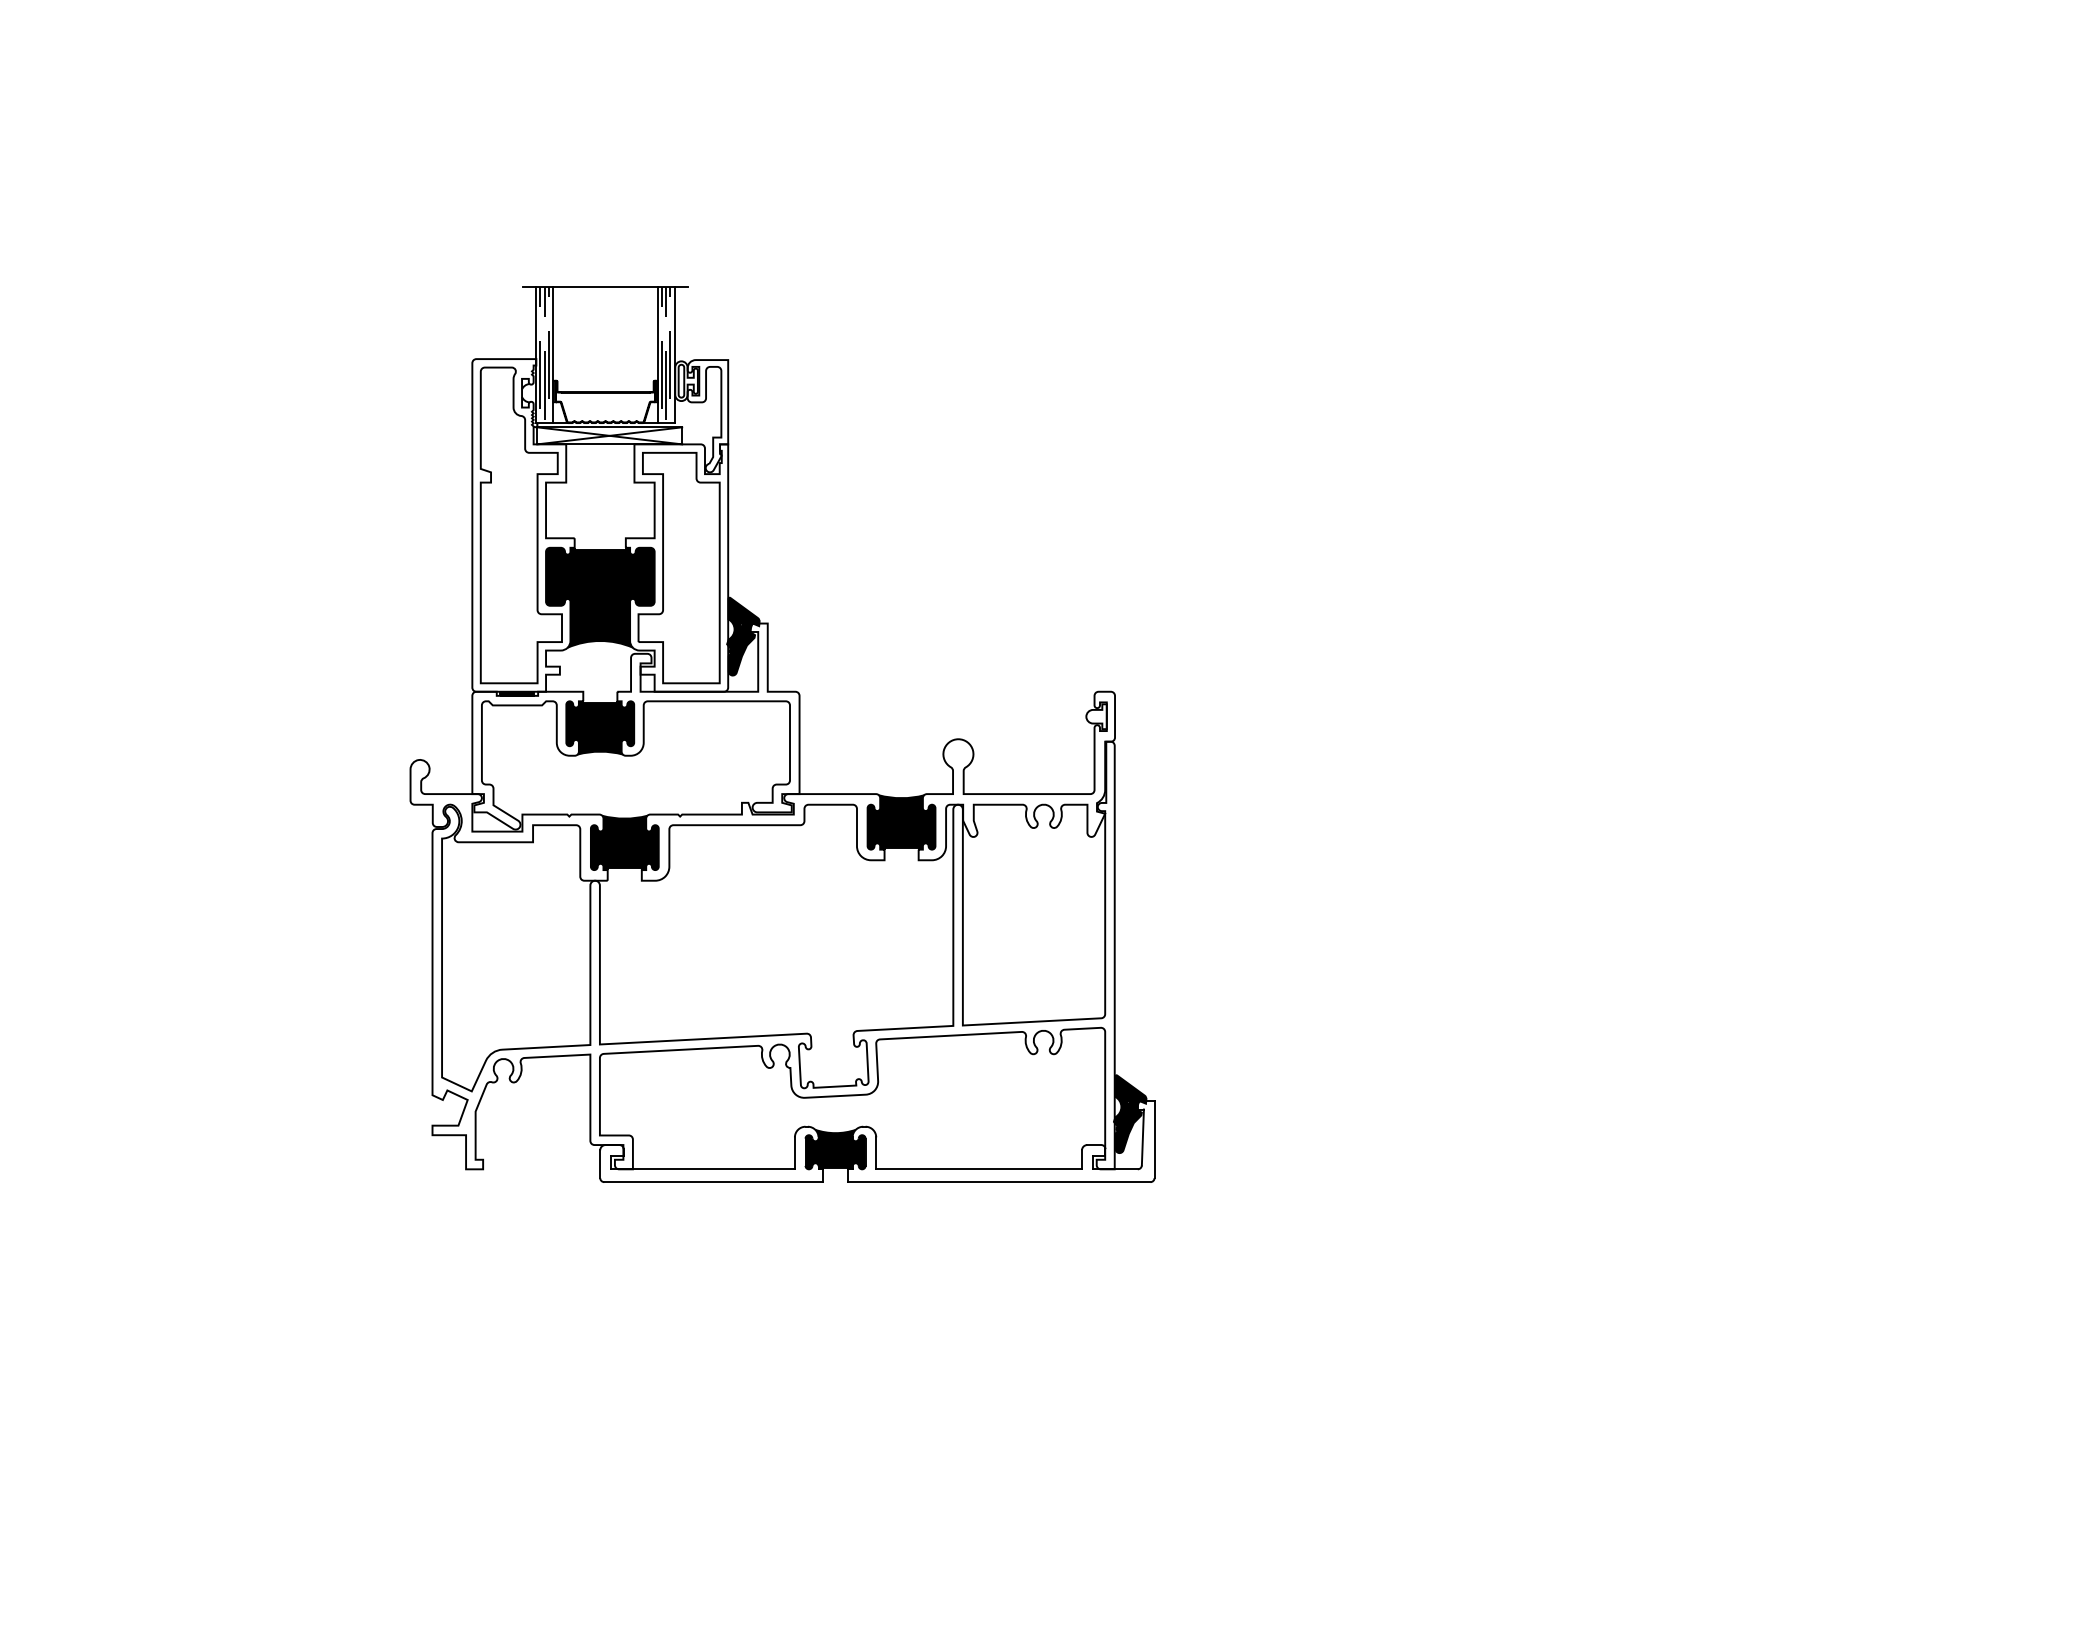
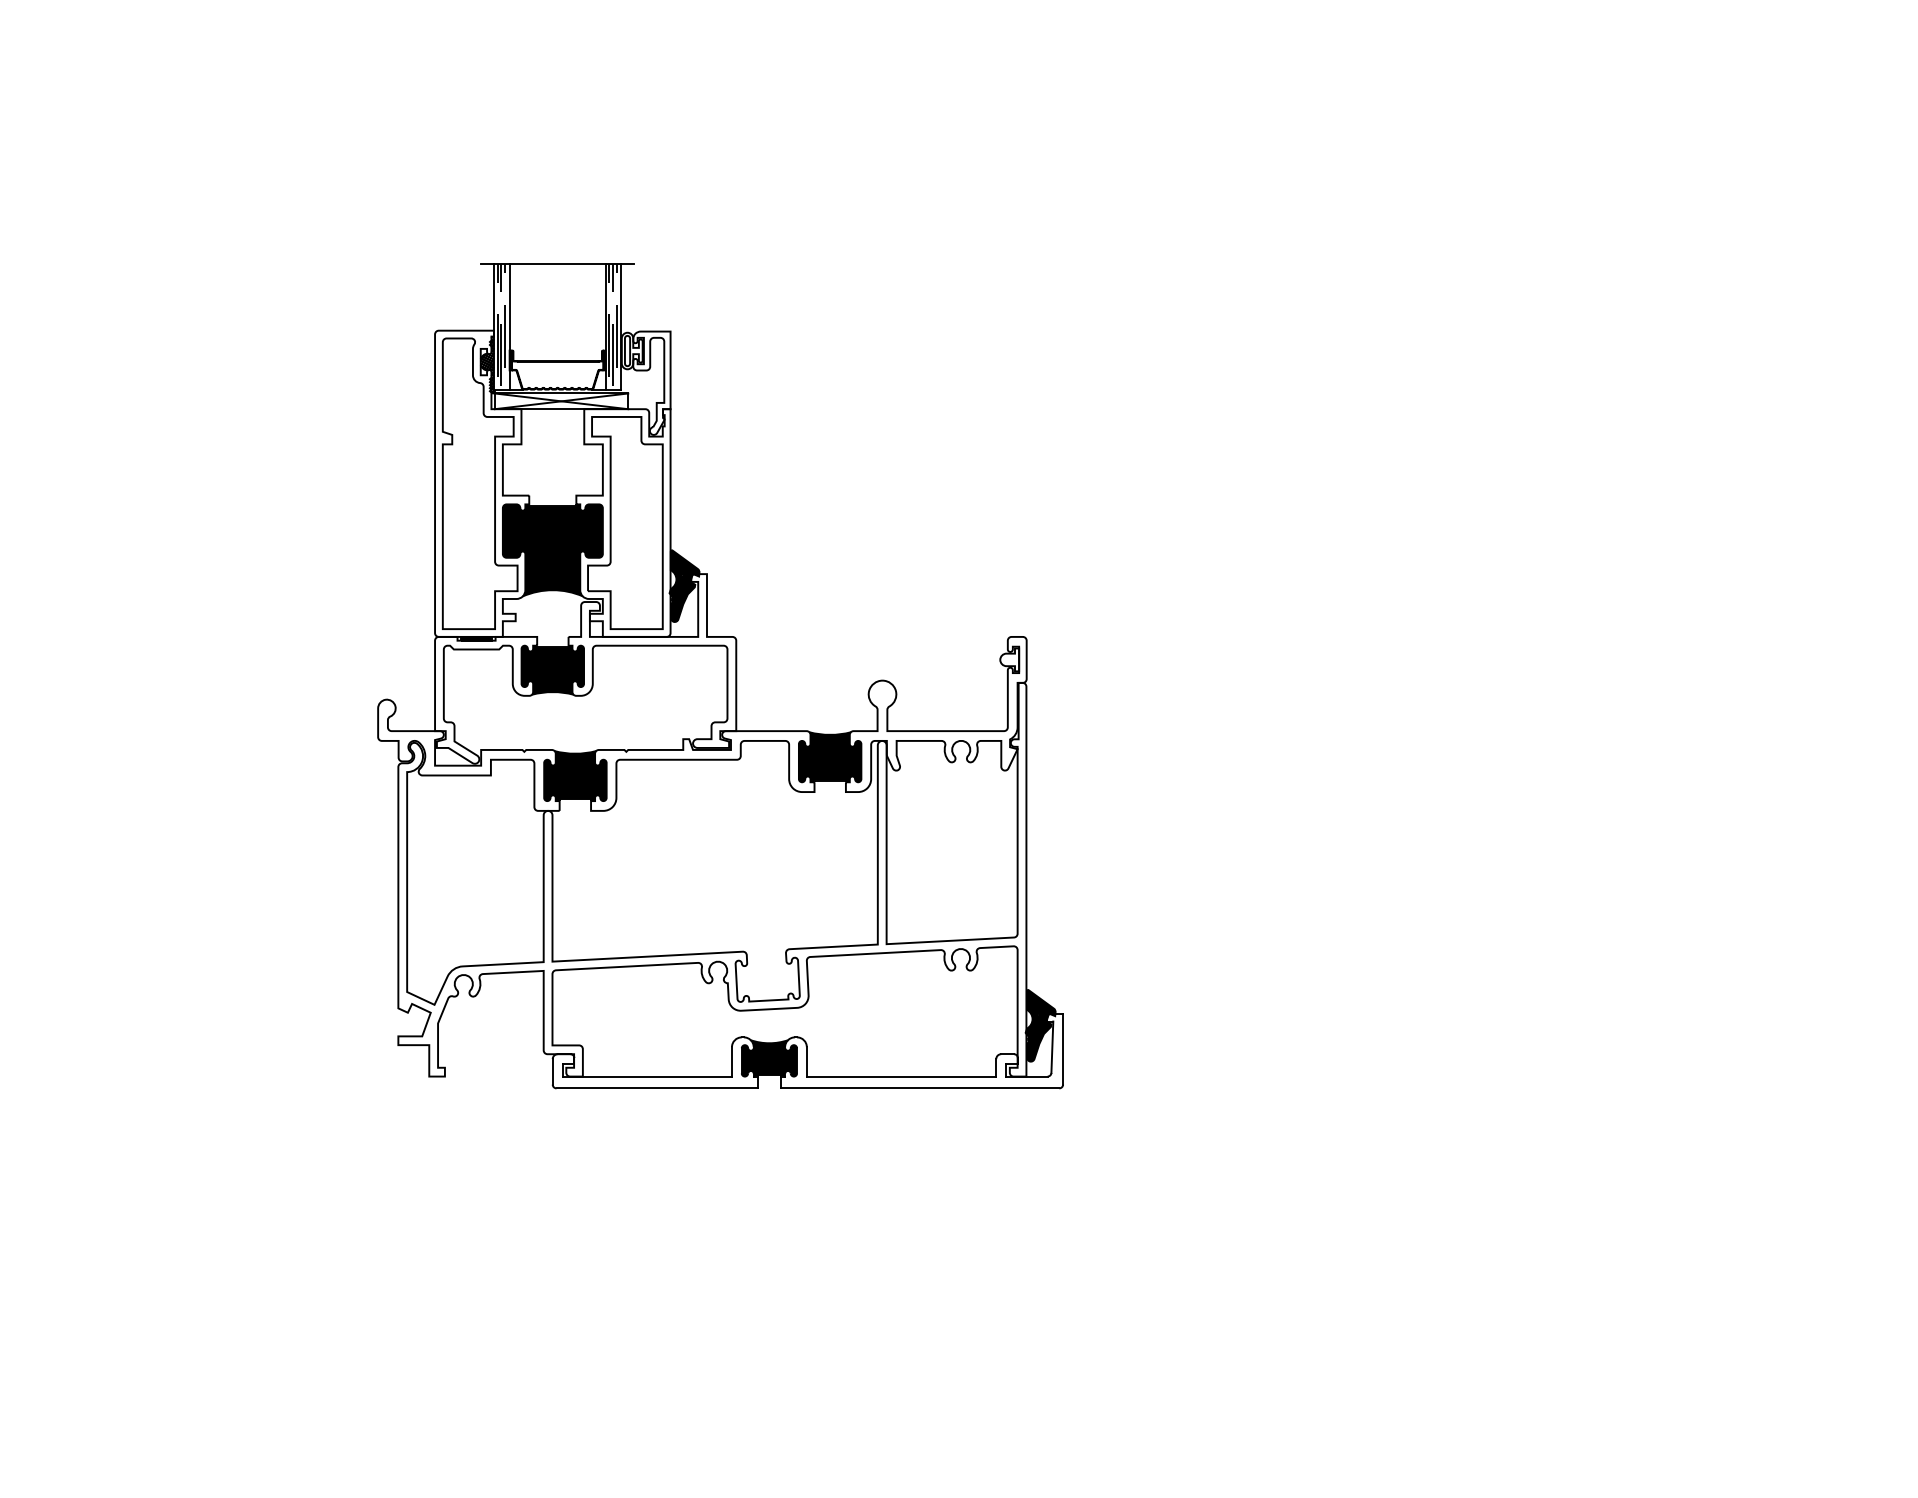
hatch: (529, 396) -> (487, 365), added

